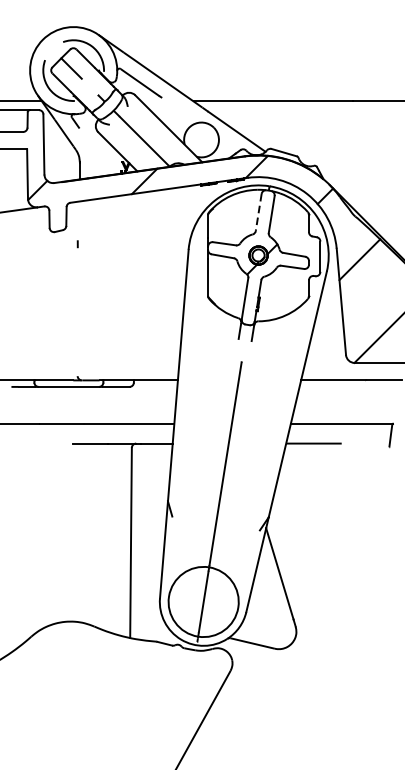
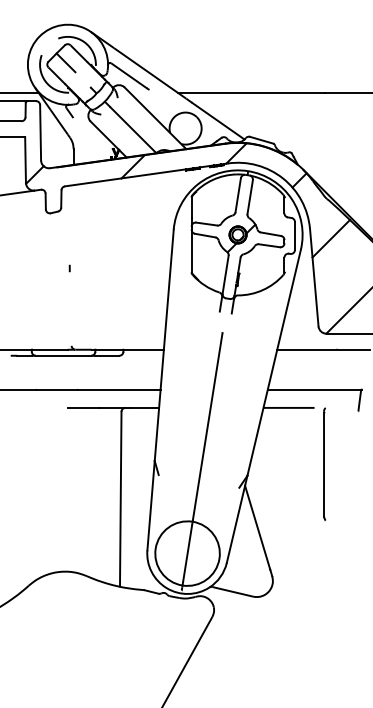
line: (259, 212) -> (238, 195), dashed -> solid
line: (77, 244) -> (69, 268), moved
line: (352, 504) -> (324, 463), added

